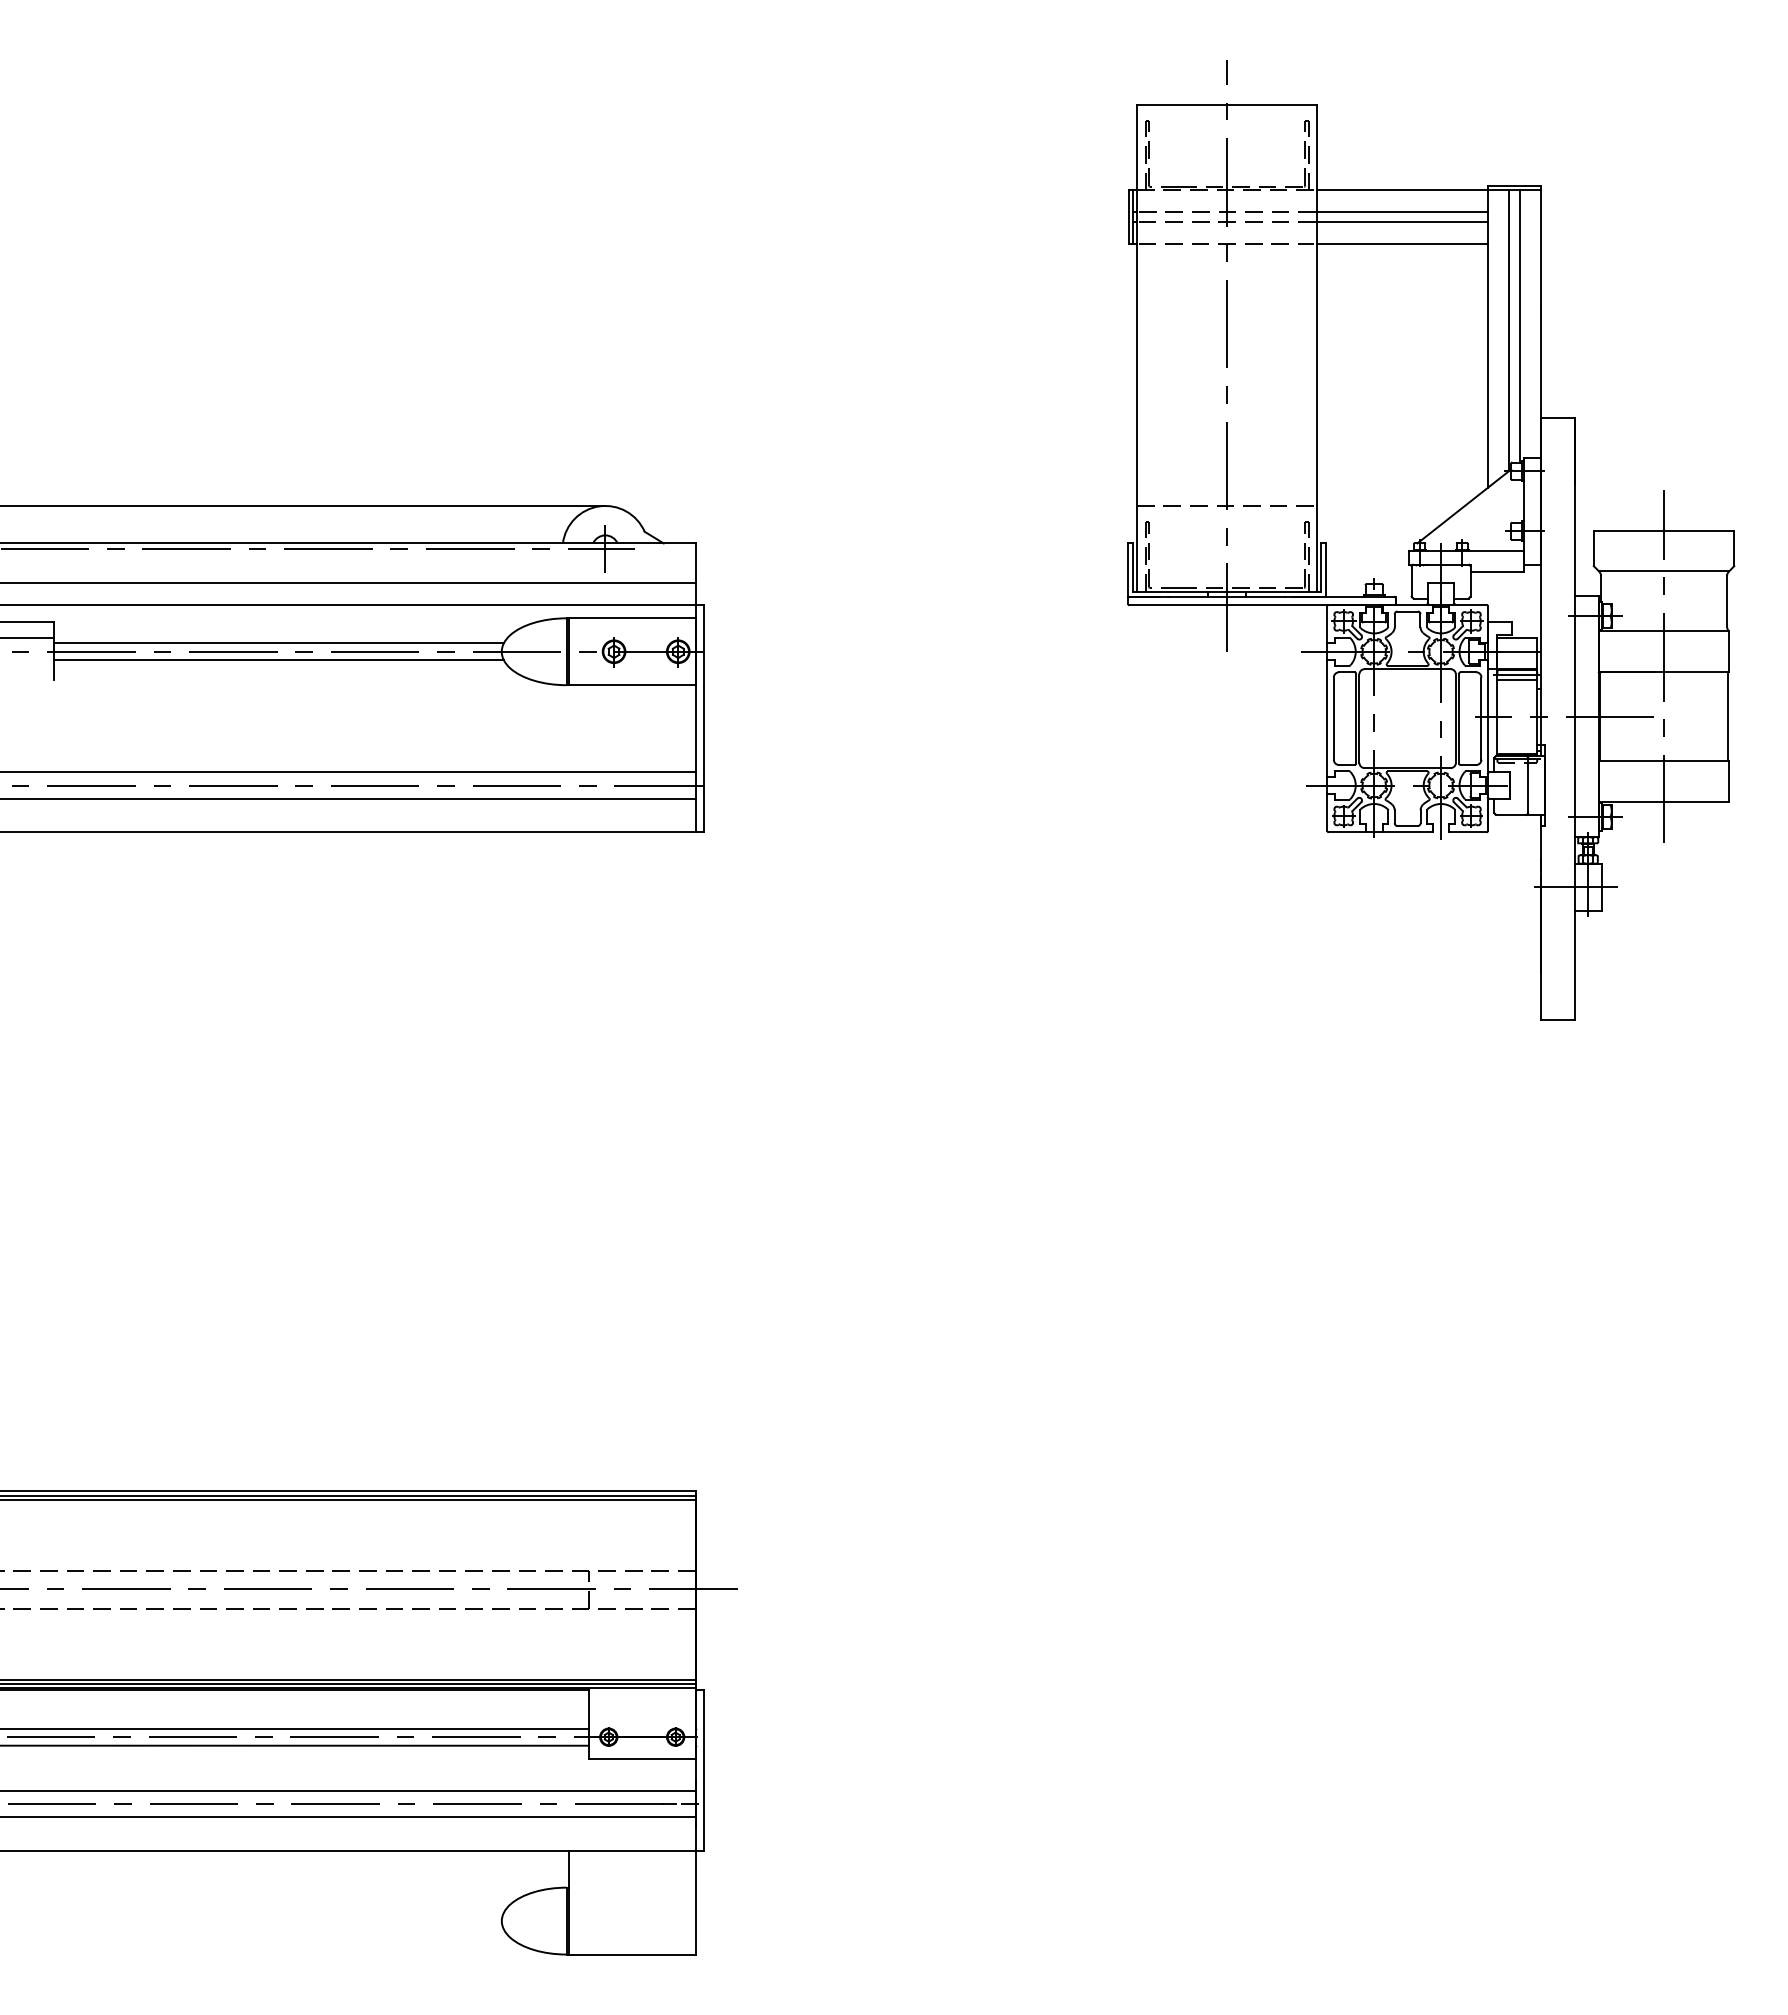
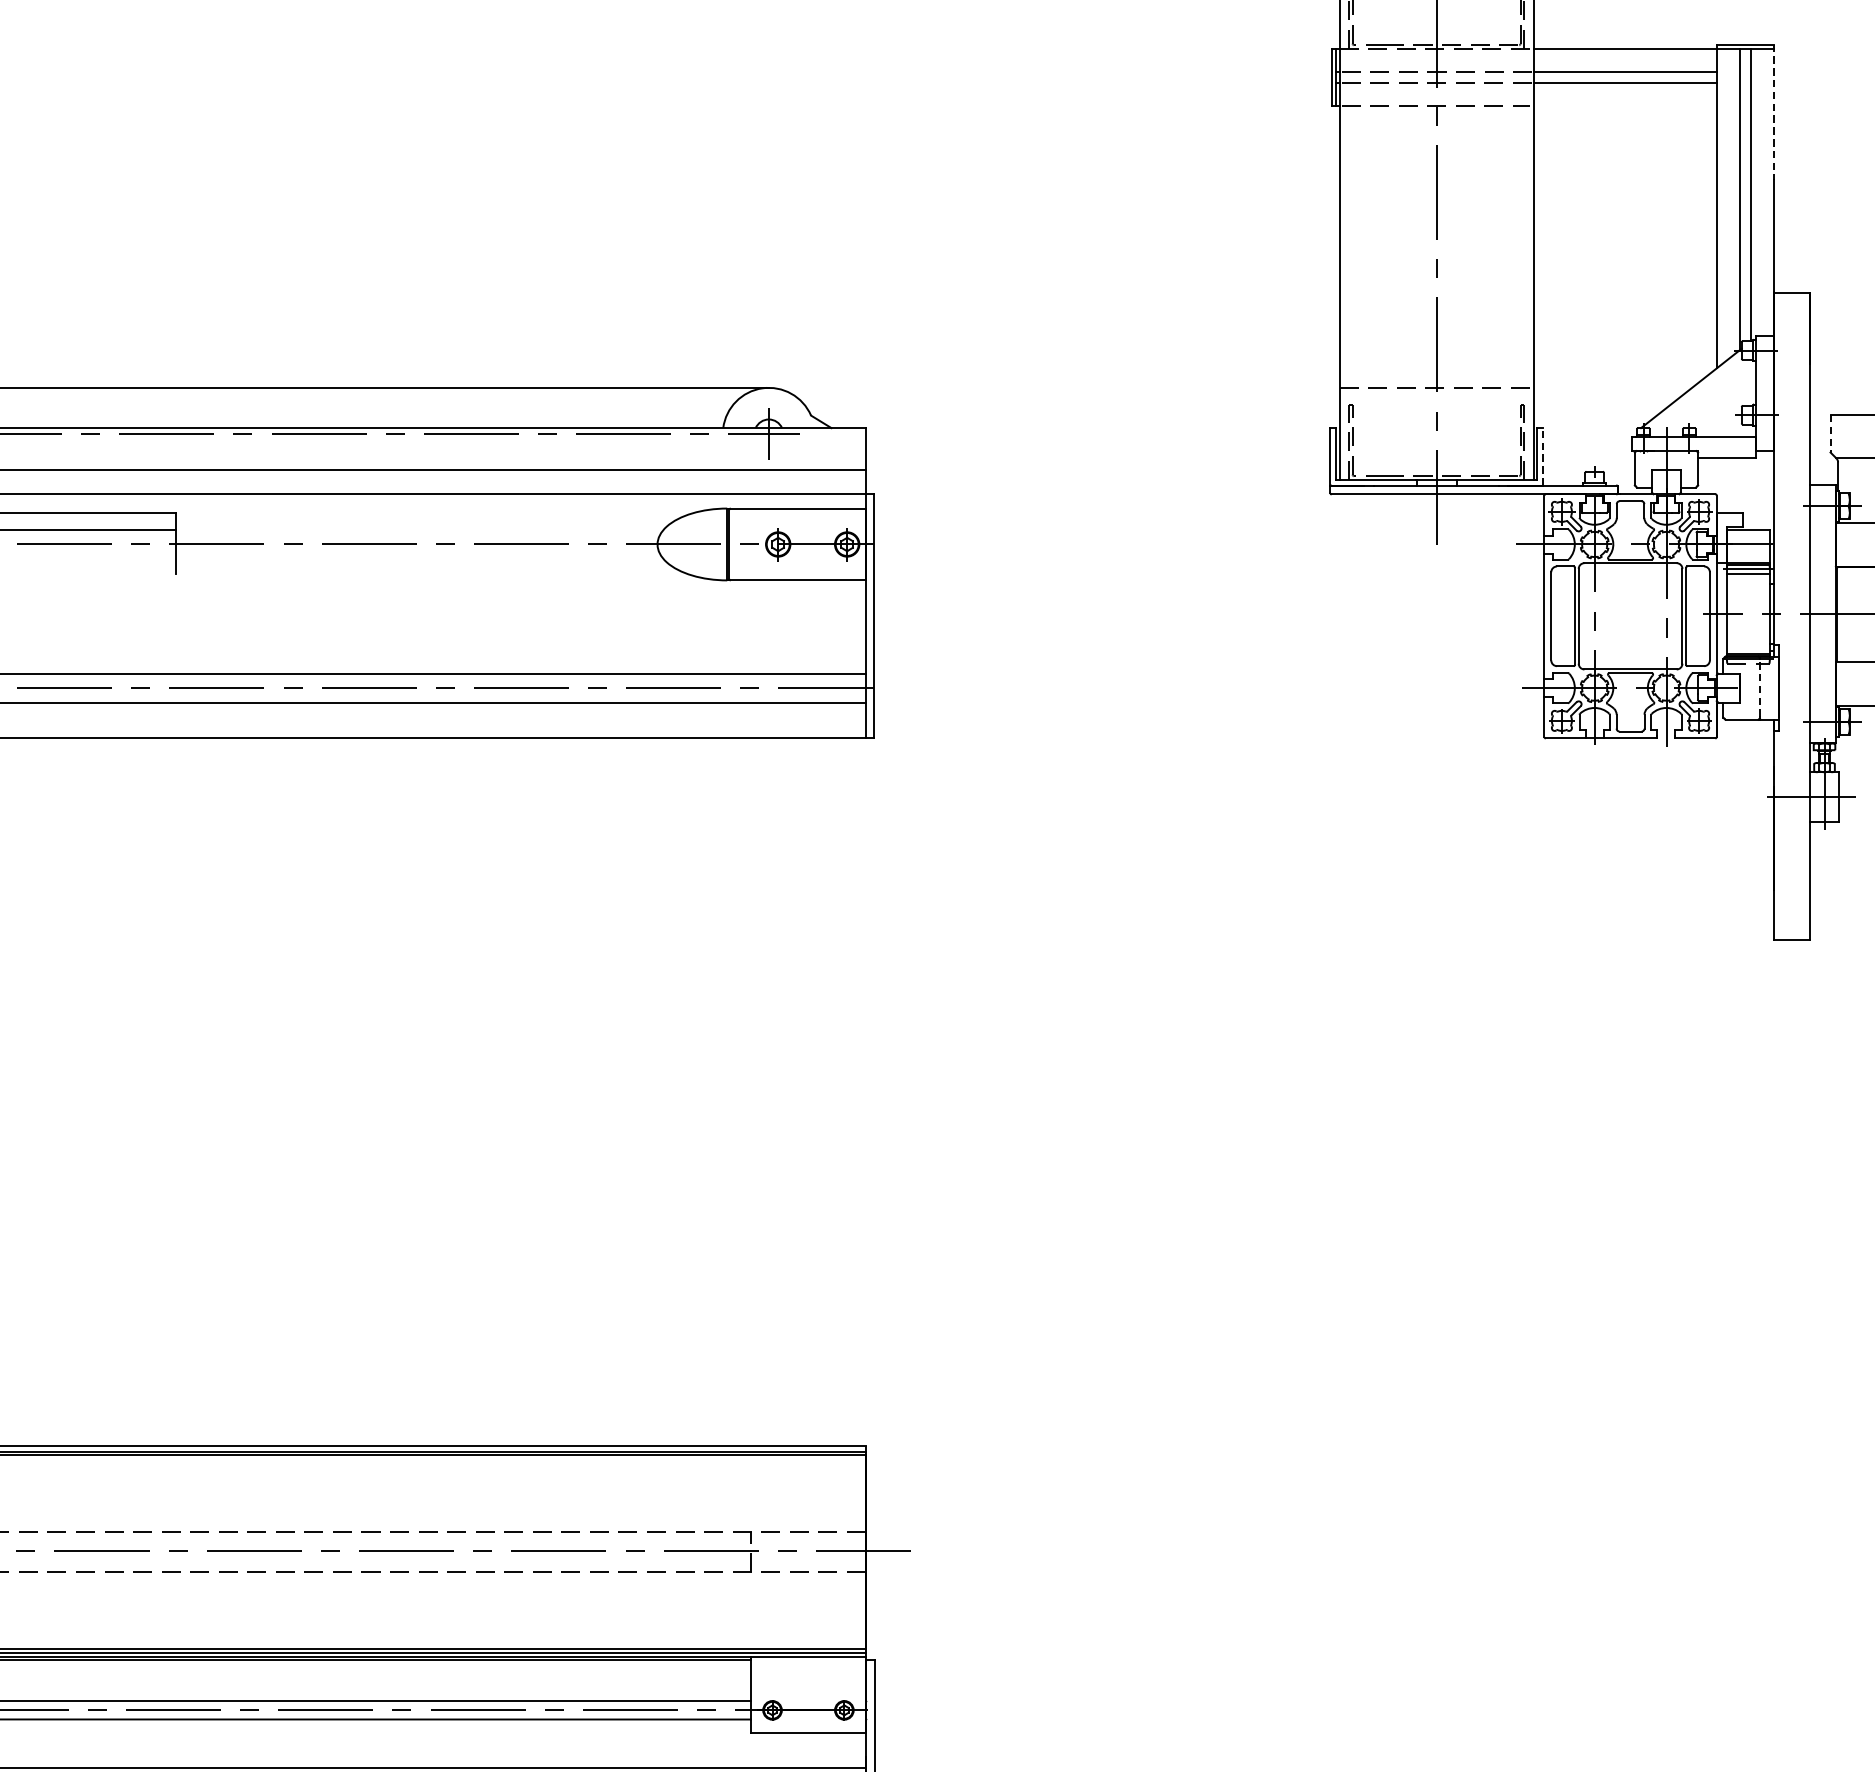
line: (1402, 243) -> (1625, 105), removed
line: (1541, 249) -> (1774, 112), solid -> dashed
line: (1593, 548) -> (1830, 433), solid -> dashed
line: (1326, 570) -> (1543, 457), solid -> dashed
line: (278, 643) -> (417, 535), removed
line: (278, 660) -> (417, 553), removed
line: (1528, 785) -> (1760, 688), solid -> dashed

